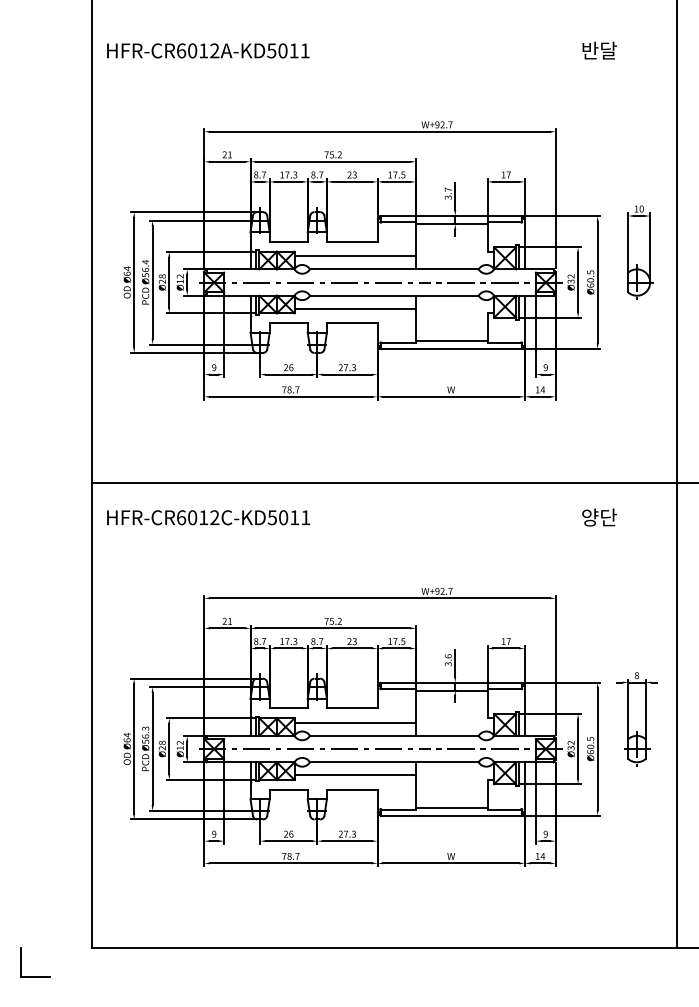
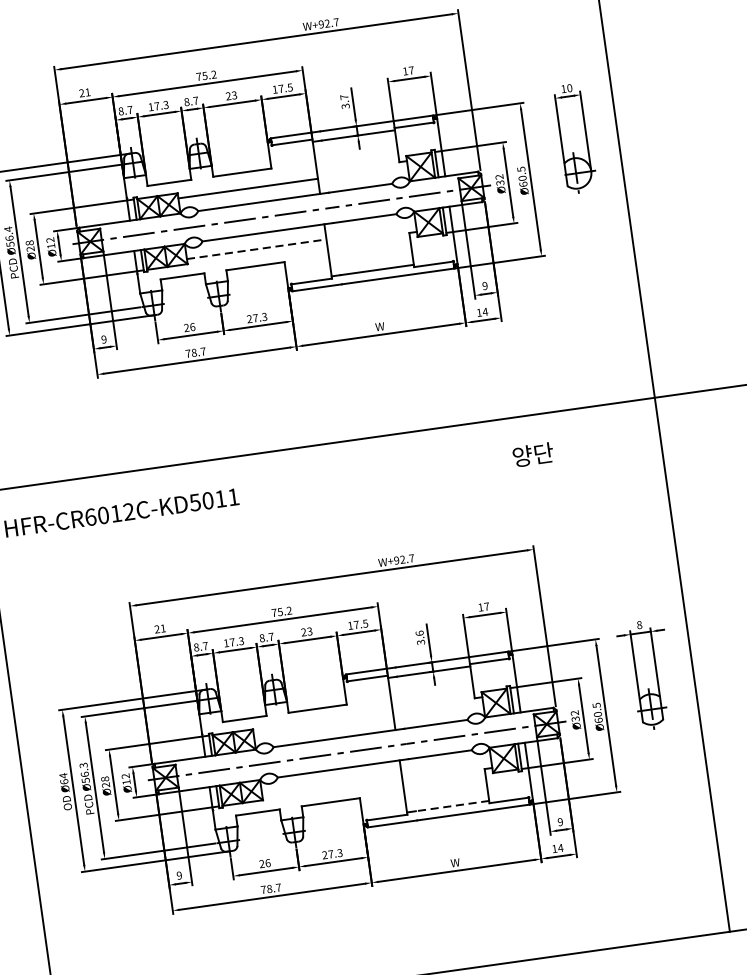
line: (355, 308) -> (256, 248), solid -> dashed
text: (599, 517) -> (533, 454), moved
line: (355, 722) -> (323, 724), removed
line: (355, 775) -> (332, 785), removed
line: (455, 807) -> (452, 805), solid -> dashed

